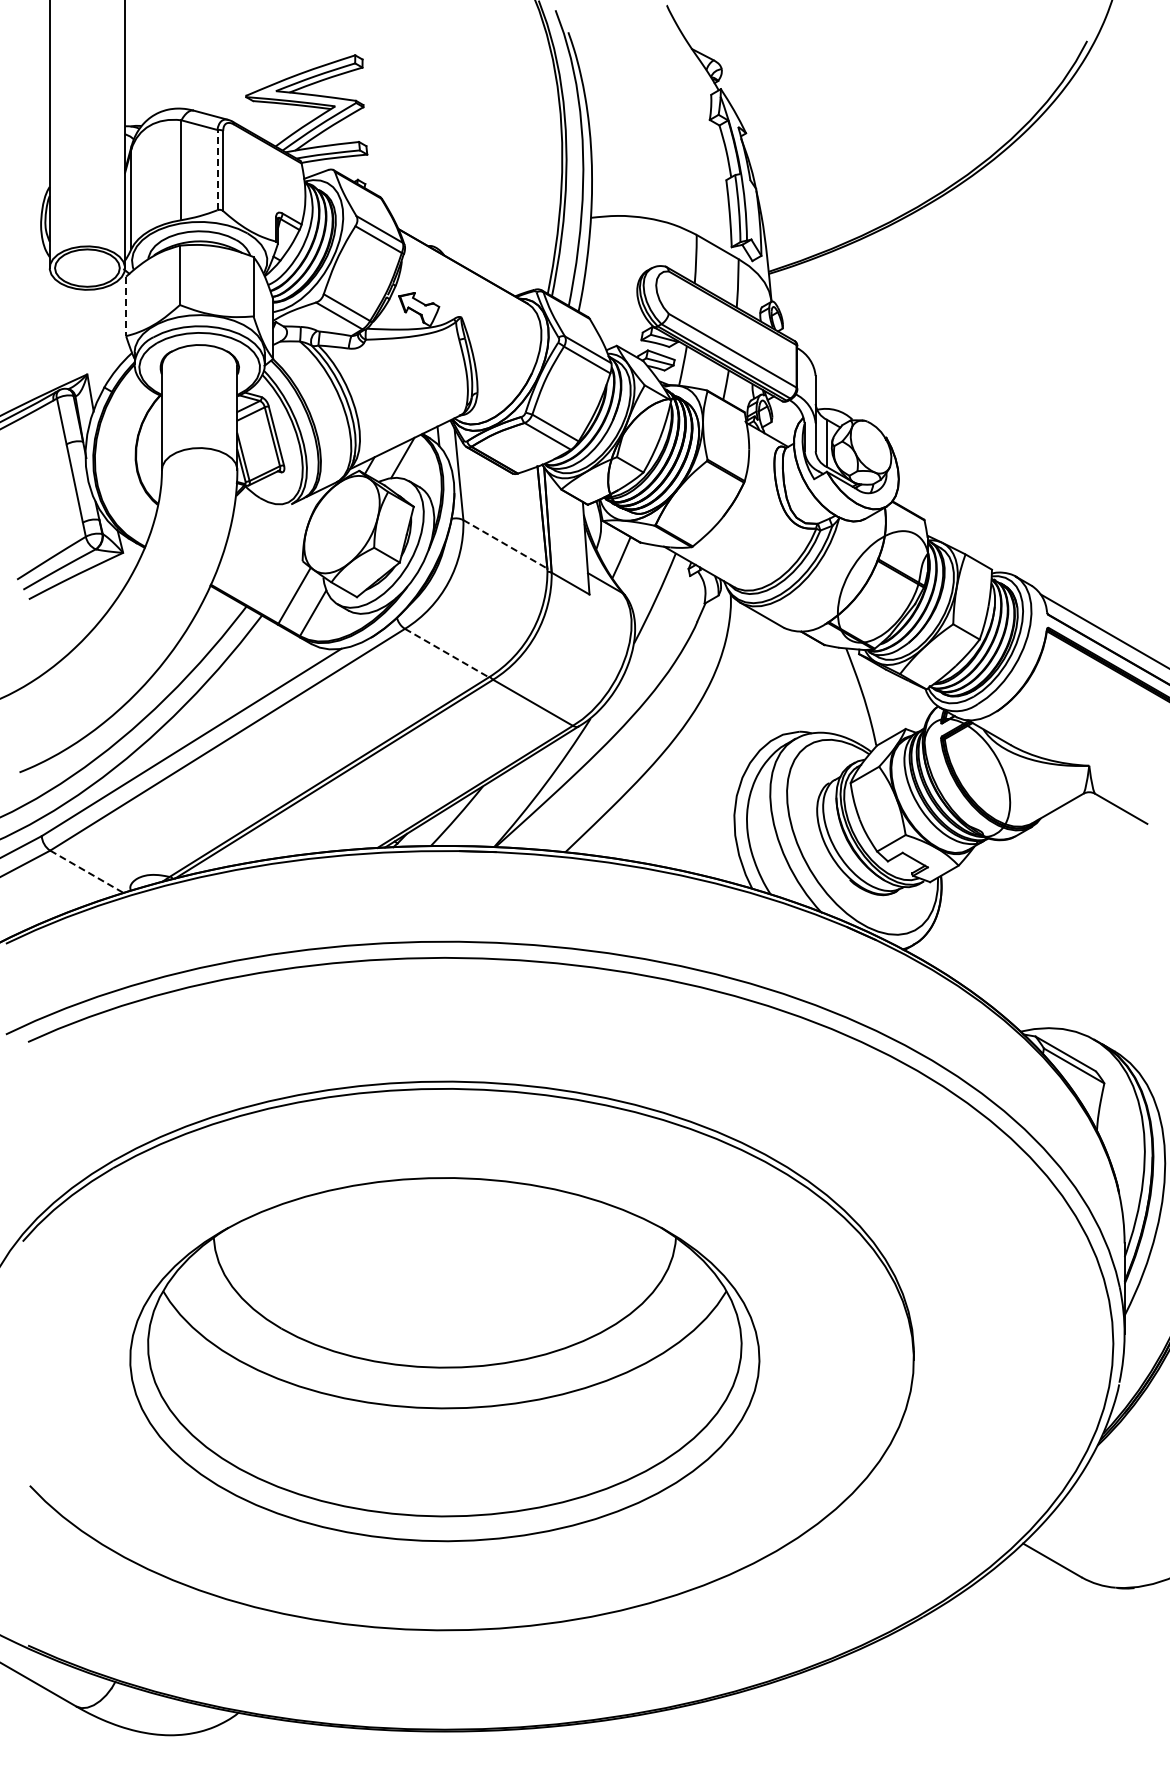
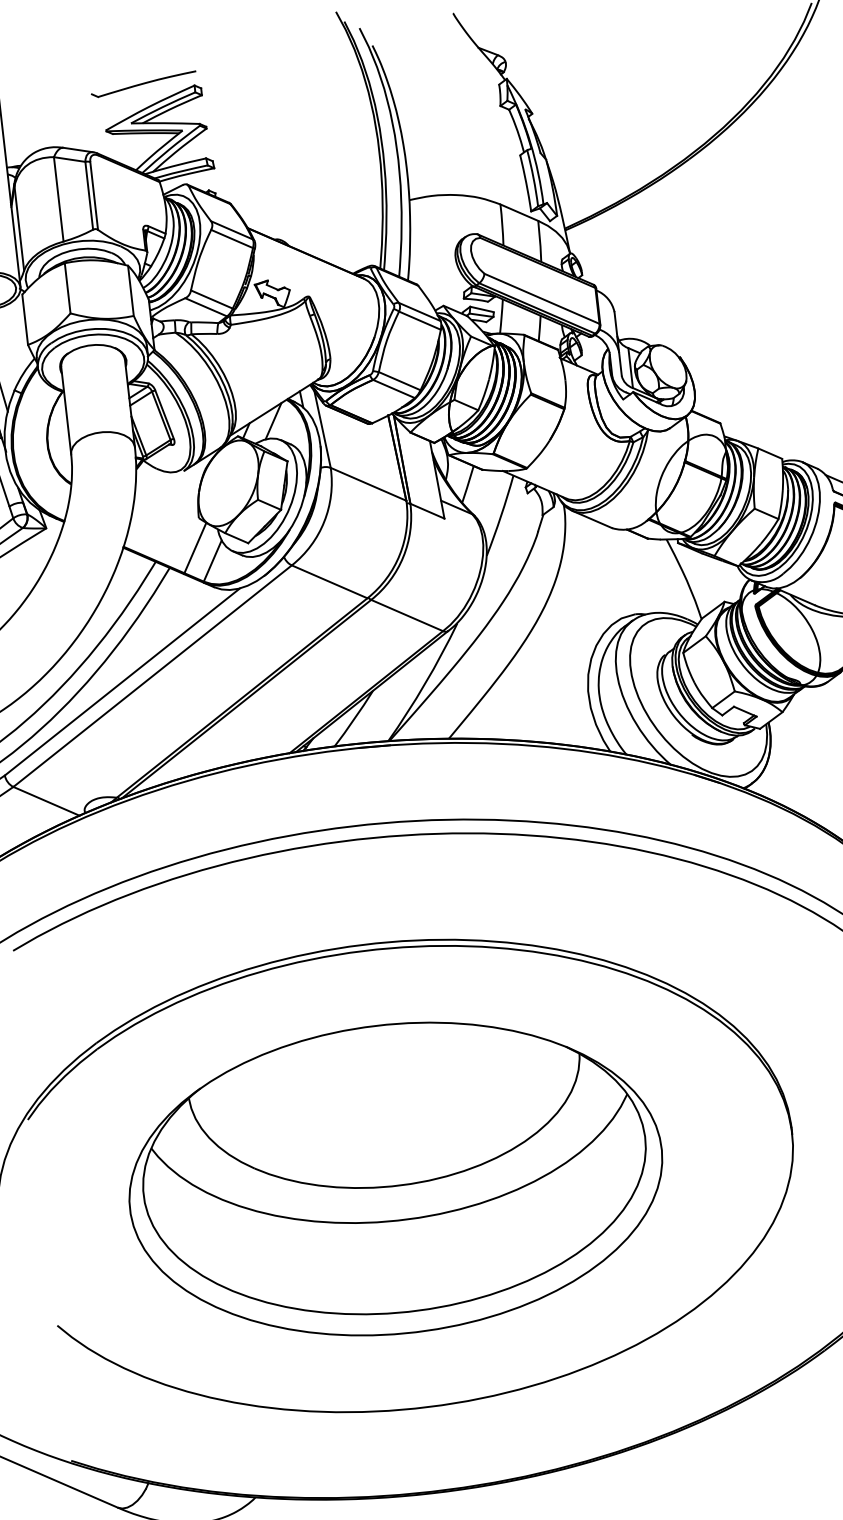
part: (296, 47) -> (144, 84), added
line: (217, 169) -> (89, 195), dashed -> solid
line: (126, 306) -> (25, 319), dashed -> solid
line: (505, 544) -> (368, 484), dashed -> solid
line: (447, 653) -> (330, 582), dashed -> solid
line: (87, 872) -> (47, 801), dashed -> solid

